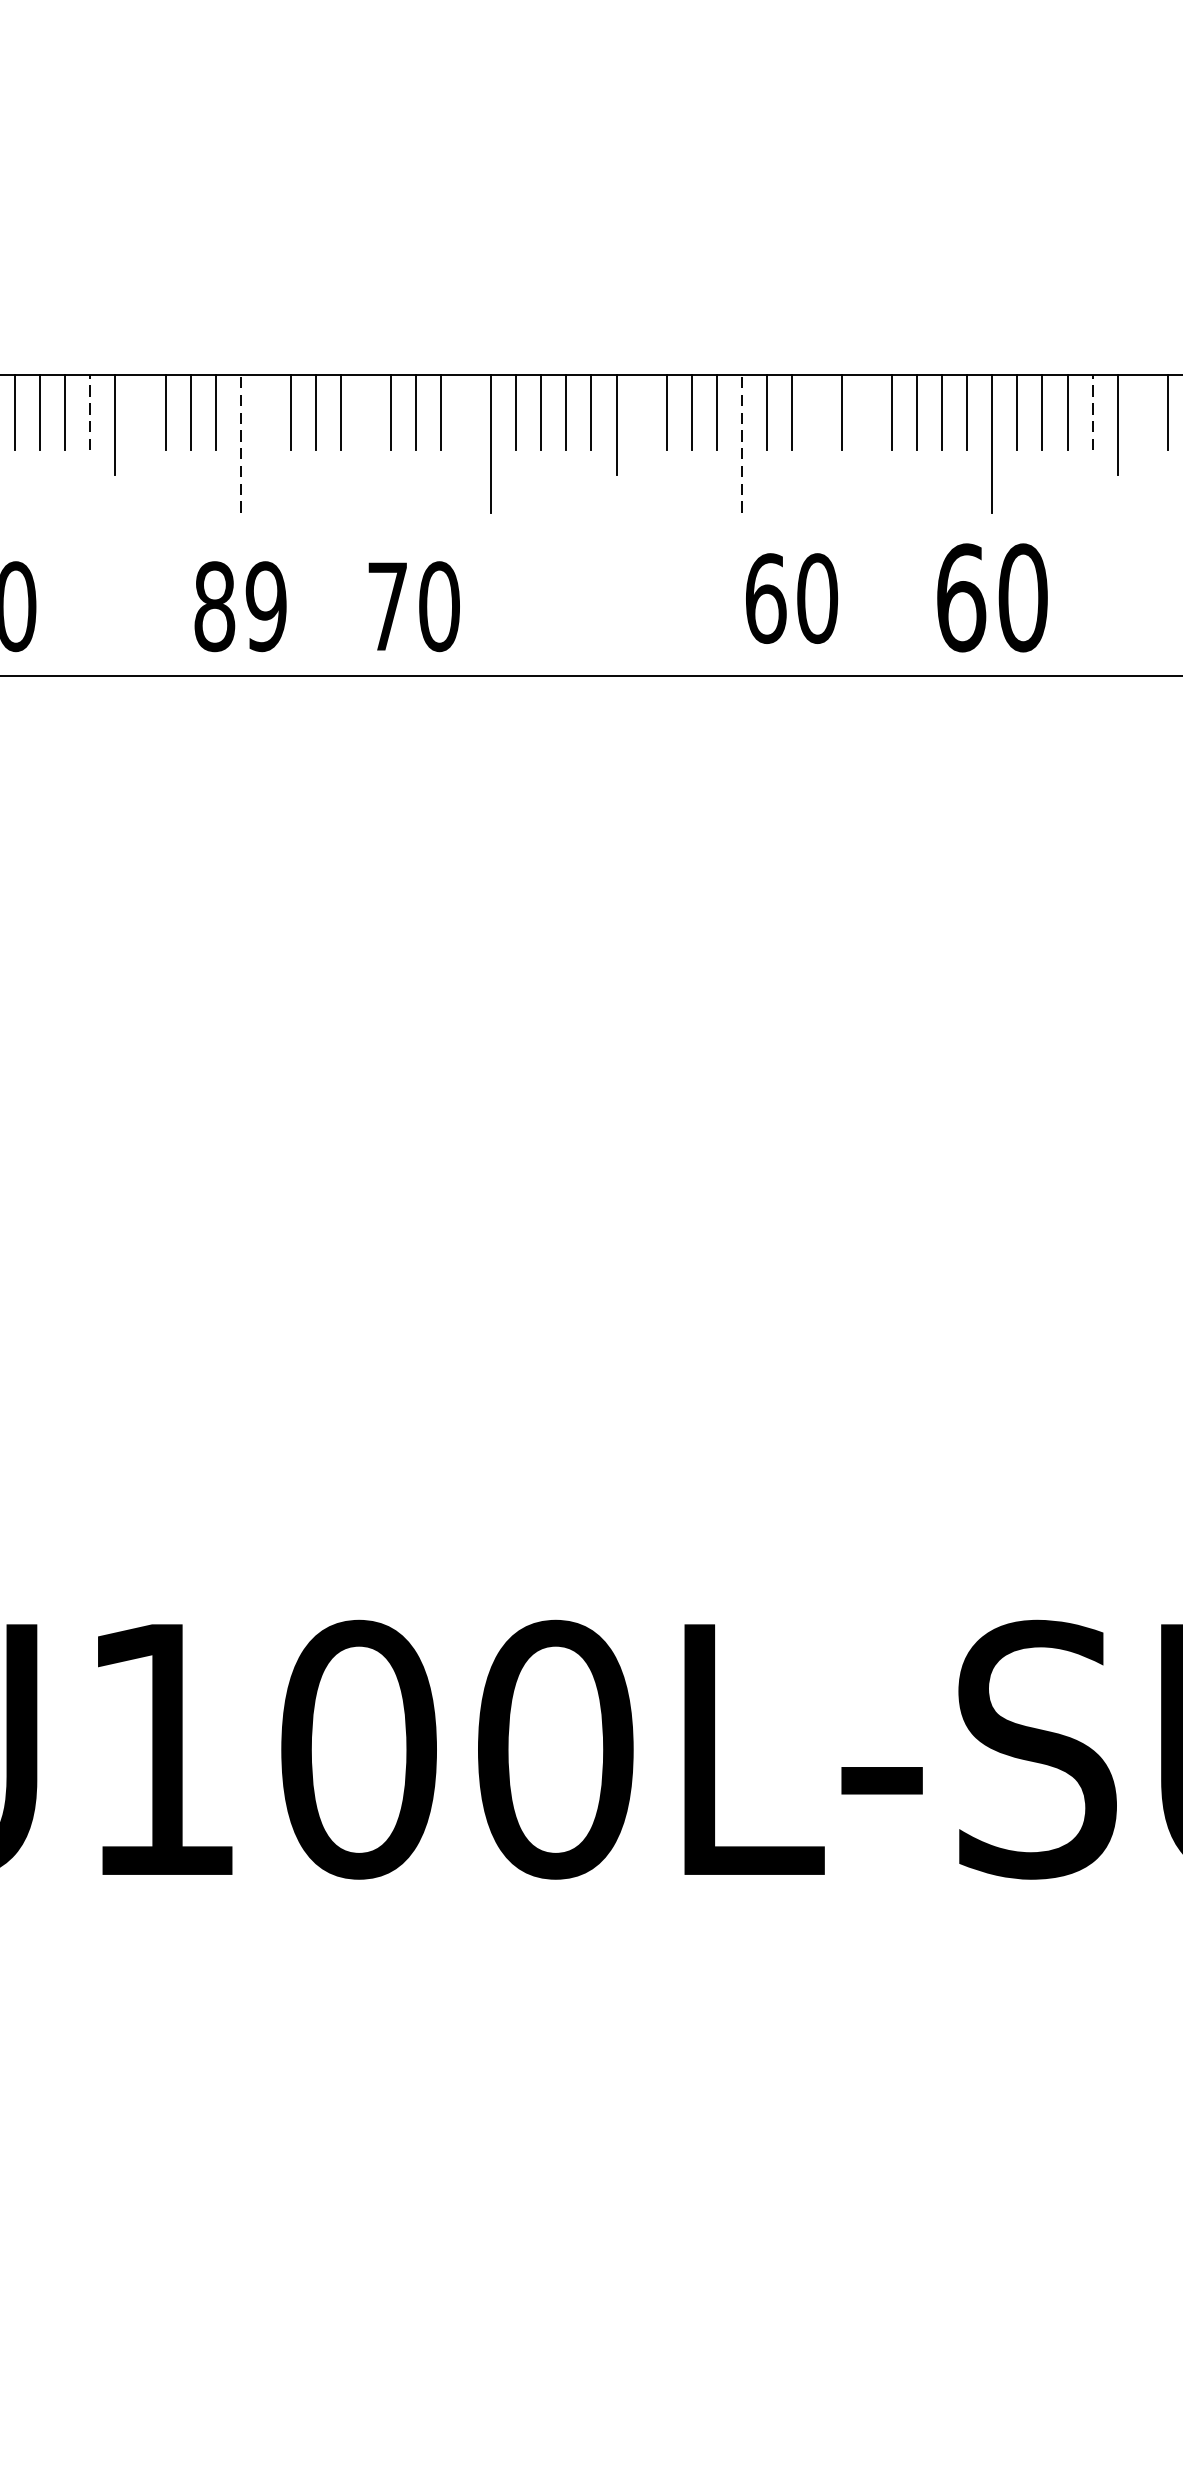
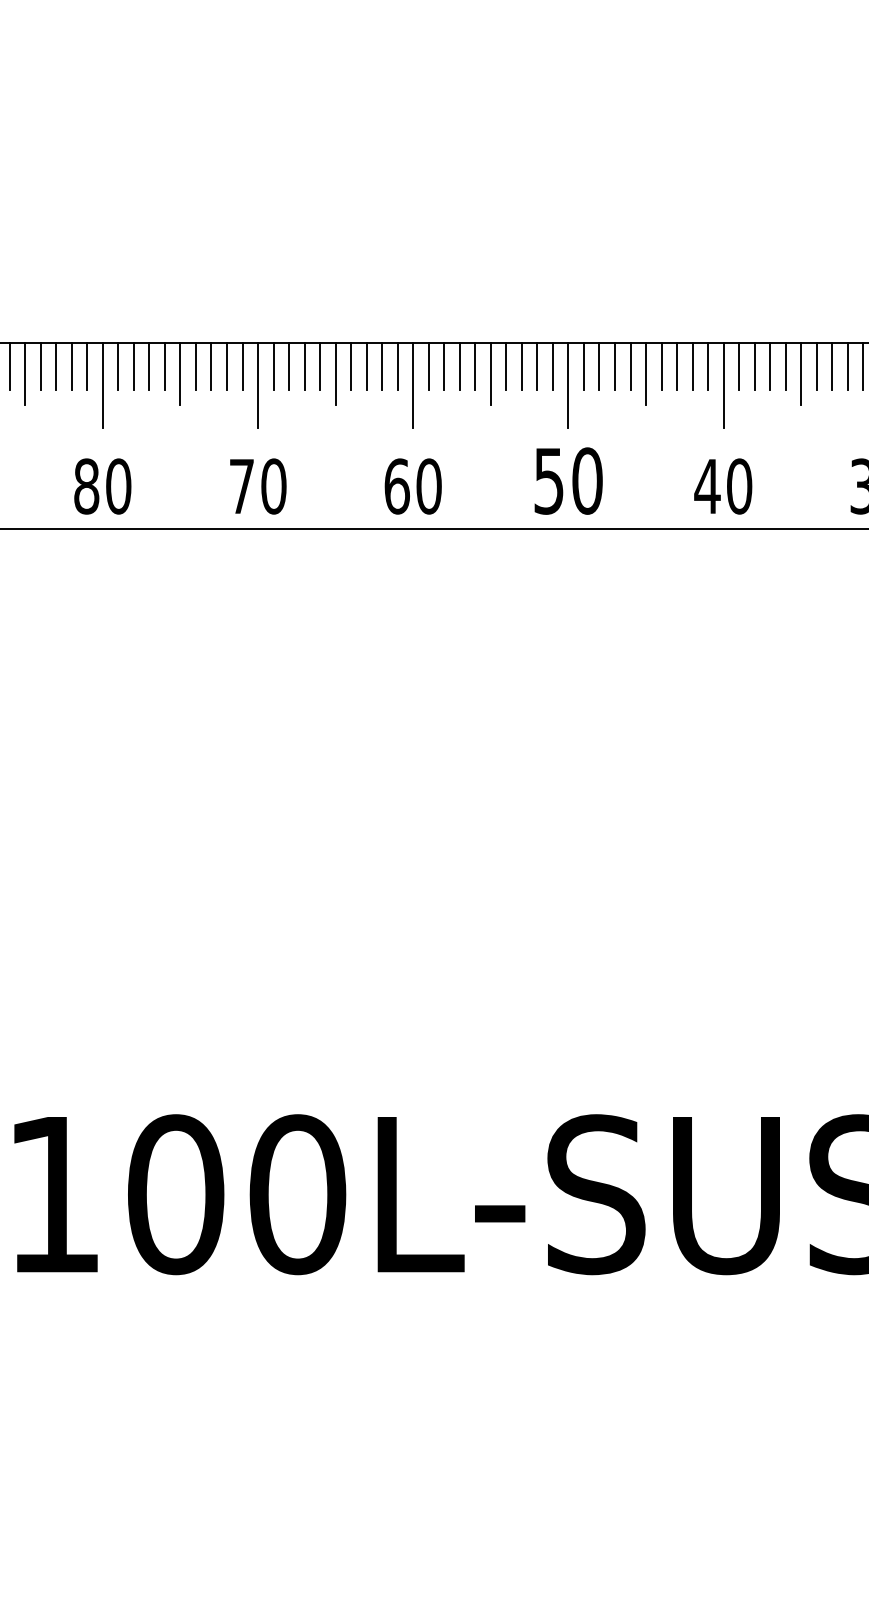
line: (90, 411) -> (9, 365), dashed -> solid
line: (140, 411) -> (40, 365), added
line: (266, 411) -> (118, 365), added
line: (466, 411) -> (242, 365), added
line: (642, 411) -> (351, 365), added
line: (816, 411) -> (459, 365), added
line: (1092, 411) -> (630, 365), dashed -> solid
line: (1142, 411) -> (661, 365), added
line: (366, 424) -> (180, 373), added
line: (866, 424) -> (490, 373), added
line: (240, 443) -> (102, 385), dashed -> solid
line: (742, 443) -> (413, 385), dashed -> solid
text: (961, 596) -> (549, 480), 60 -> 50
text: (790, 598) -> (412, 486), moved
text: (266, 606) -> (118, 486), 89 -> 80
text: (414, 606) -> (258, 486), moved

